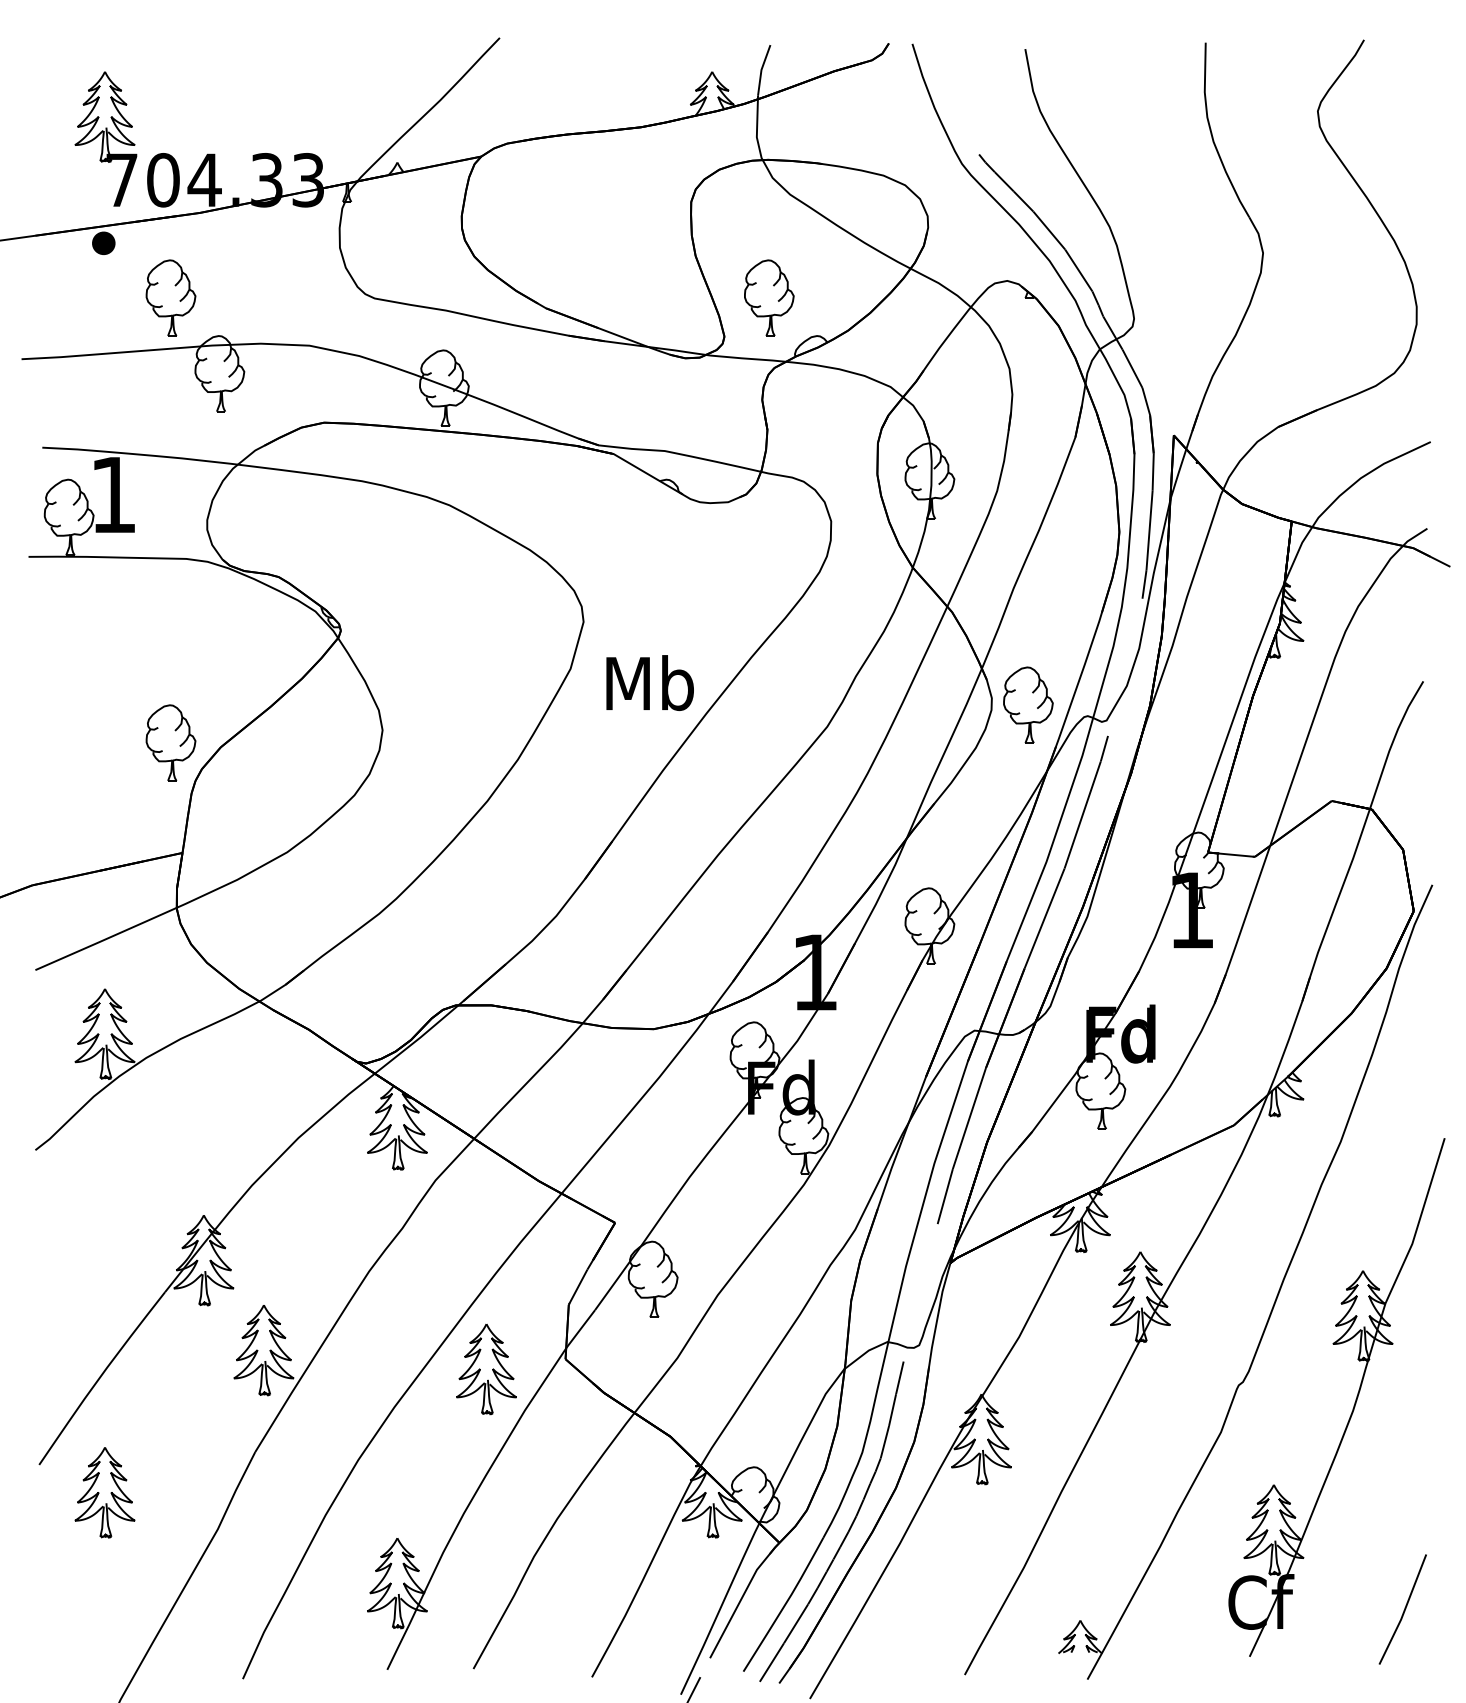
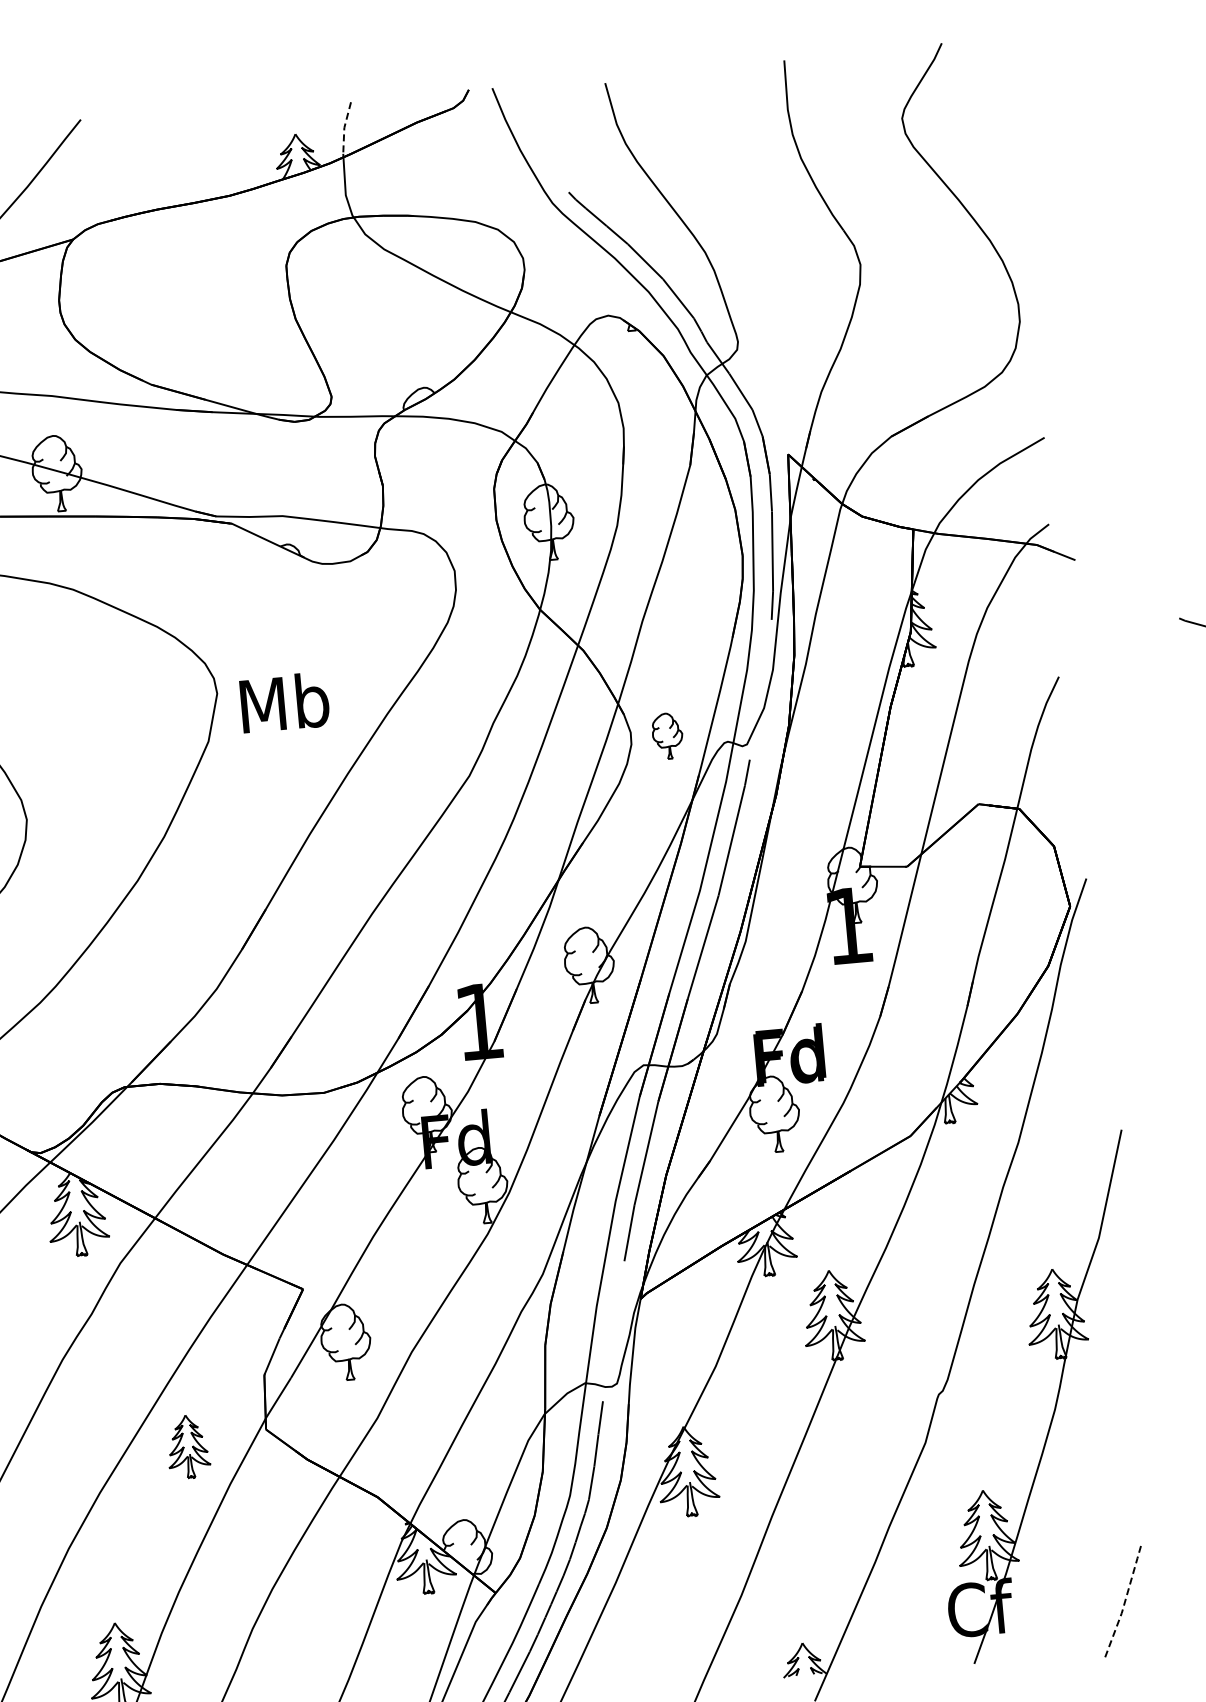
line: (761, 69) -> (344, 127), solid -> dashed
part: (769, 297) -> (372, 353), removed
text: (649, 682) -> (284, 702), moved
part: (1028, 704) -> (667, 735), size x0.6
part: (486, 1369) -> (188, 1446), size x0.7
line: (1404, 1610) -> (1124, 1603), solid -> dashed

